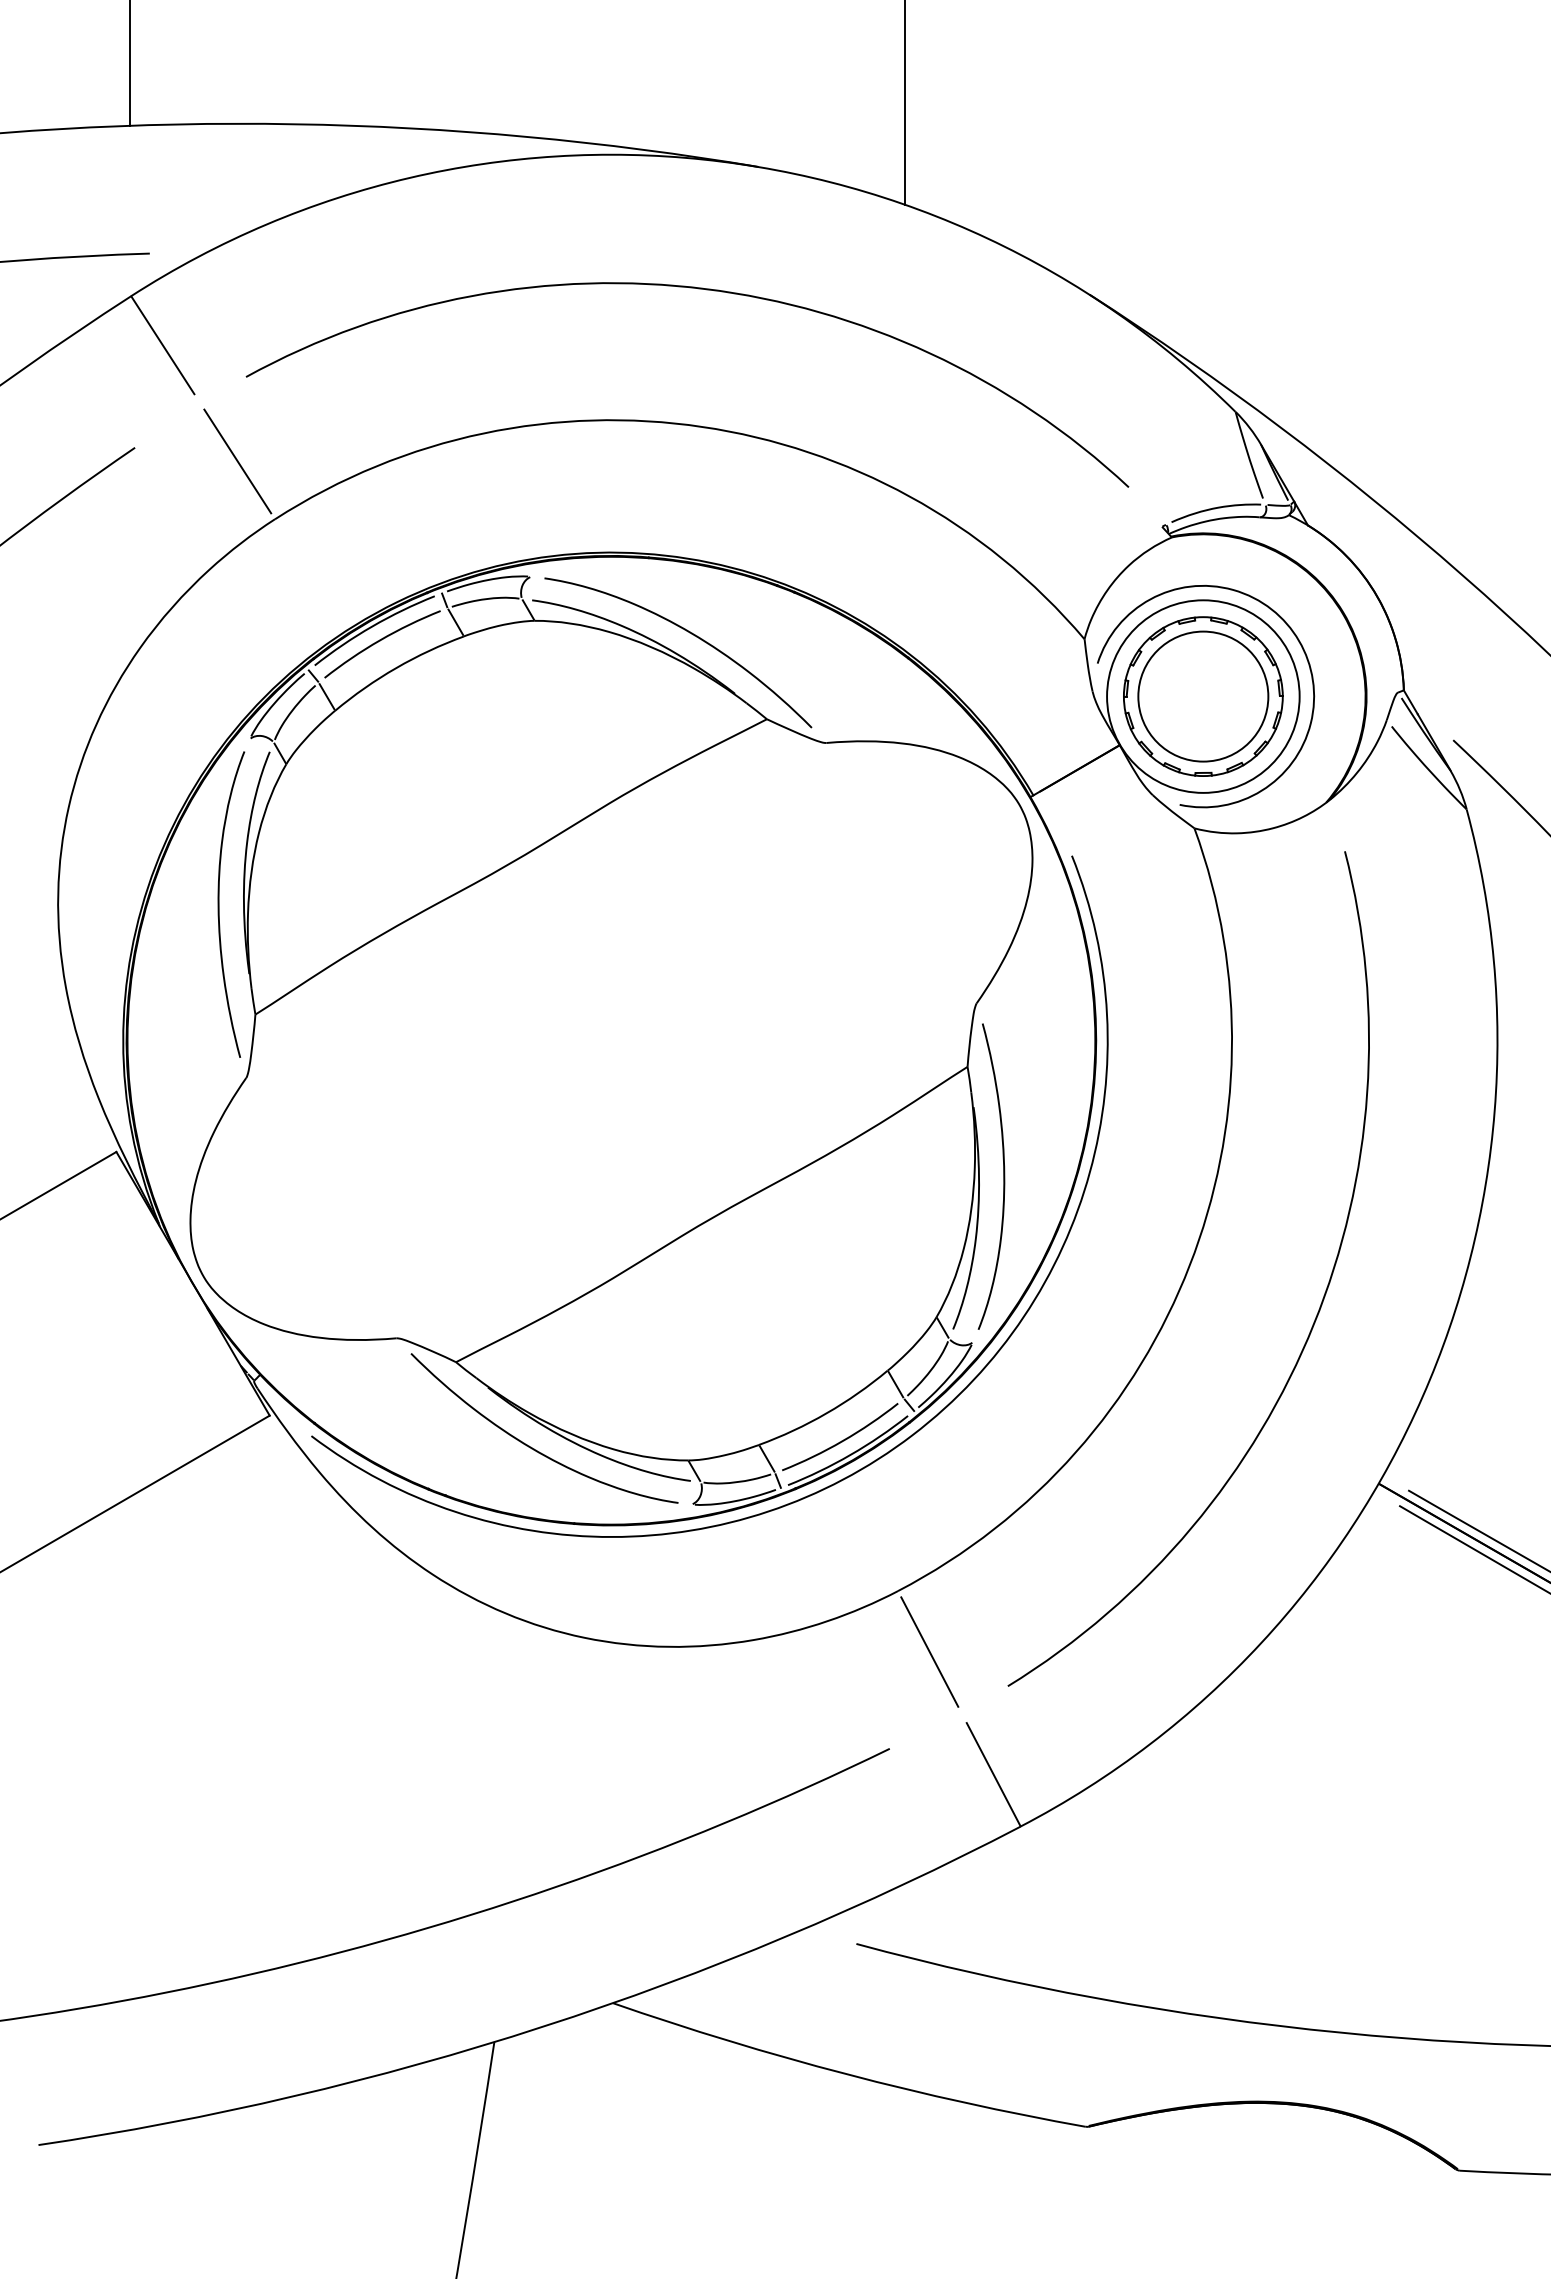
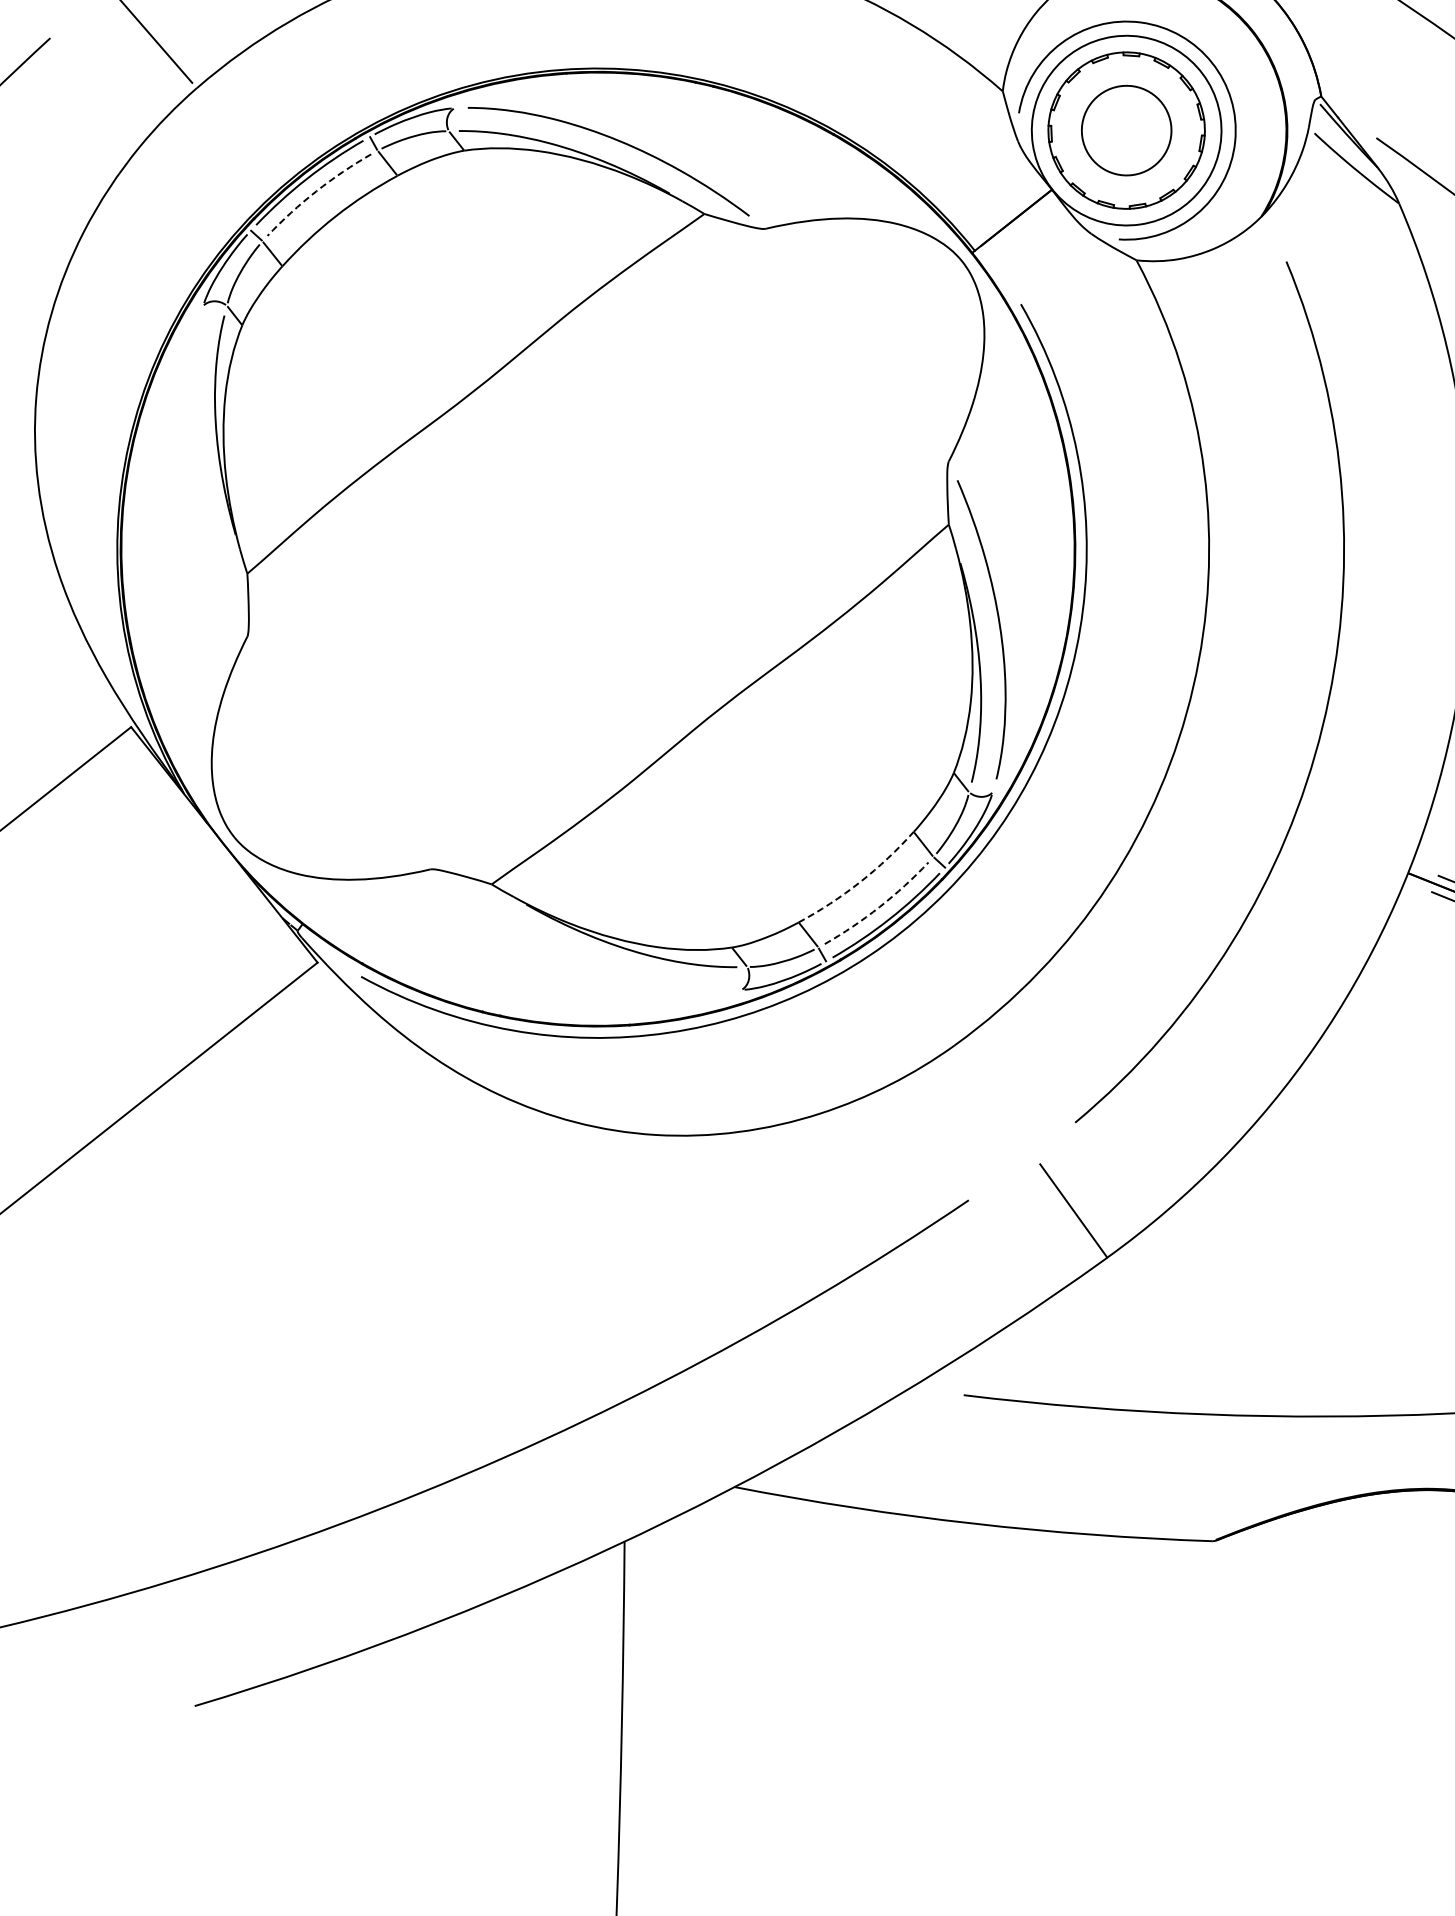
arc: (380, 640) -> (316, 191), solid -> dashed
circle: (1203, 696) -> (1126, 130), size x0.7
curve: (219, 904) -> (196, 471), removed
arc: (826, 1413) -> (860, 882), solid -> dashed
arc: (842, 1441) -> (879, 907), solid -> dashed
curve: (534, 1448) -> (580, 957), removed
line: (929, 1651) -> (993, 1099), removed

